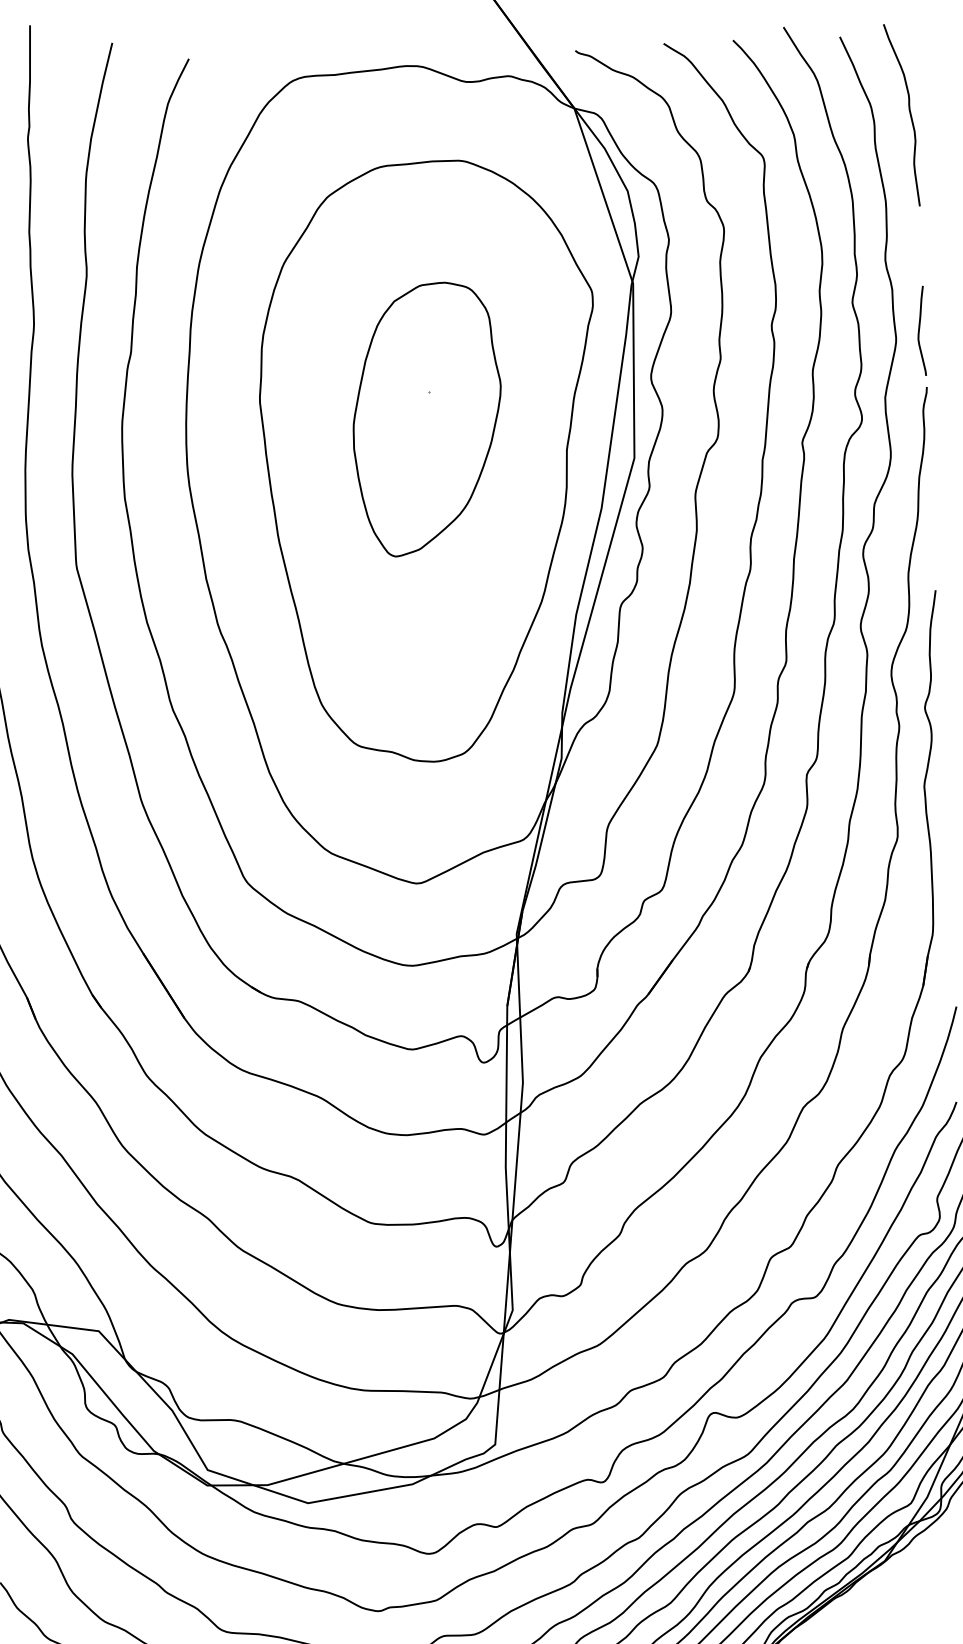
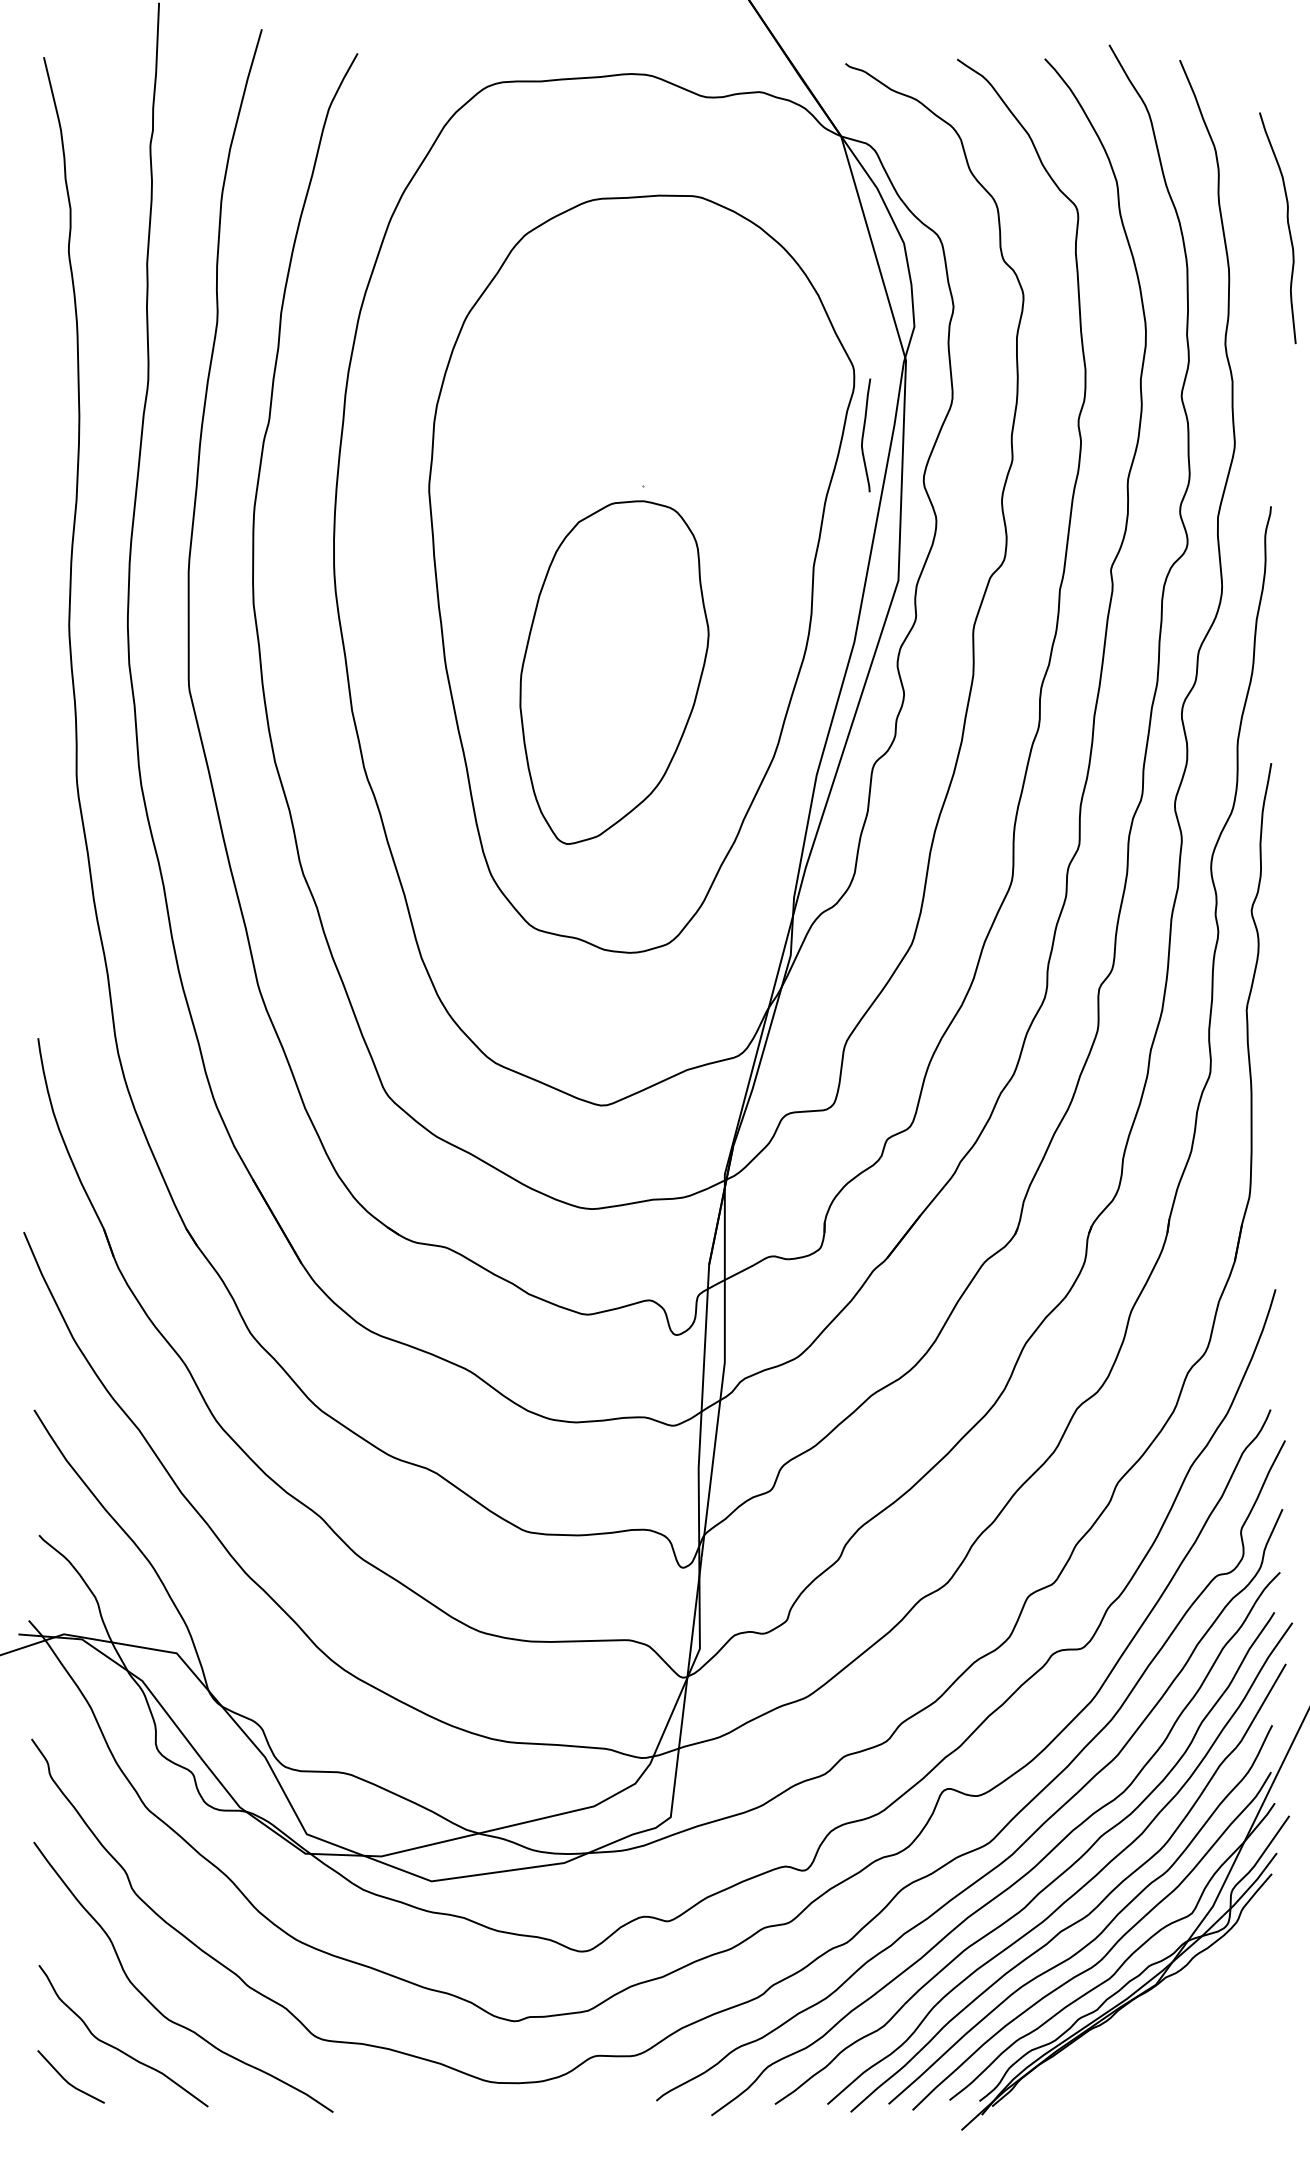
curve: (909, 113) -> (1287, 226), moved
curve: (920, 329) -> (864, 433), moved
part: (427, 419) -> (614, 672), moved

